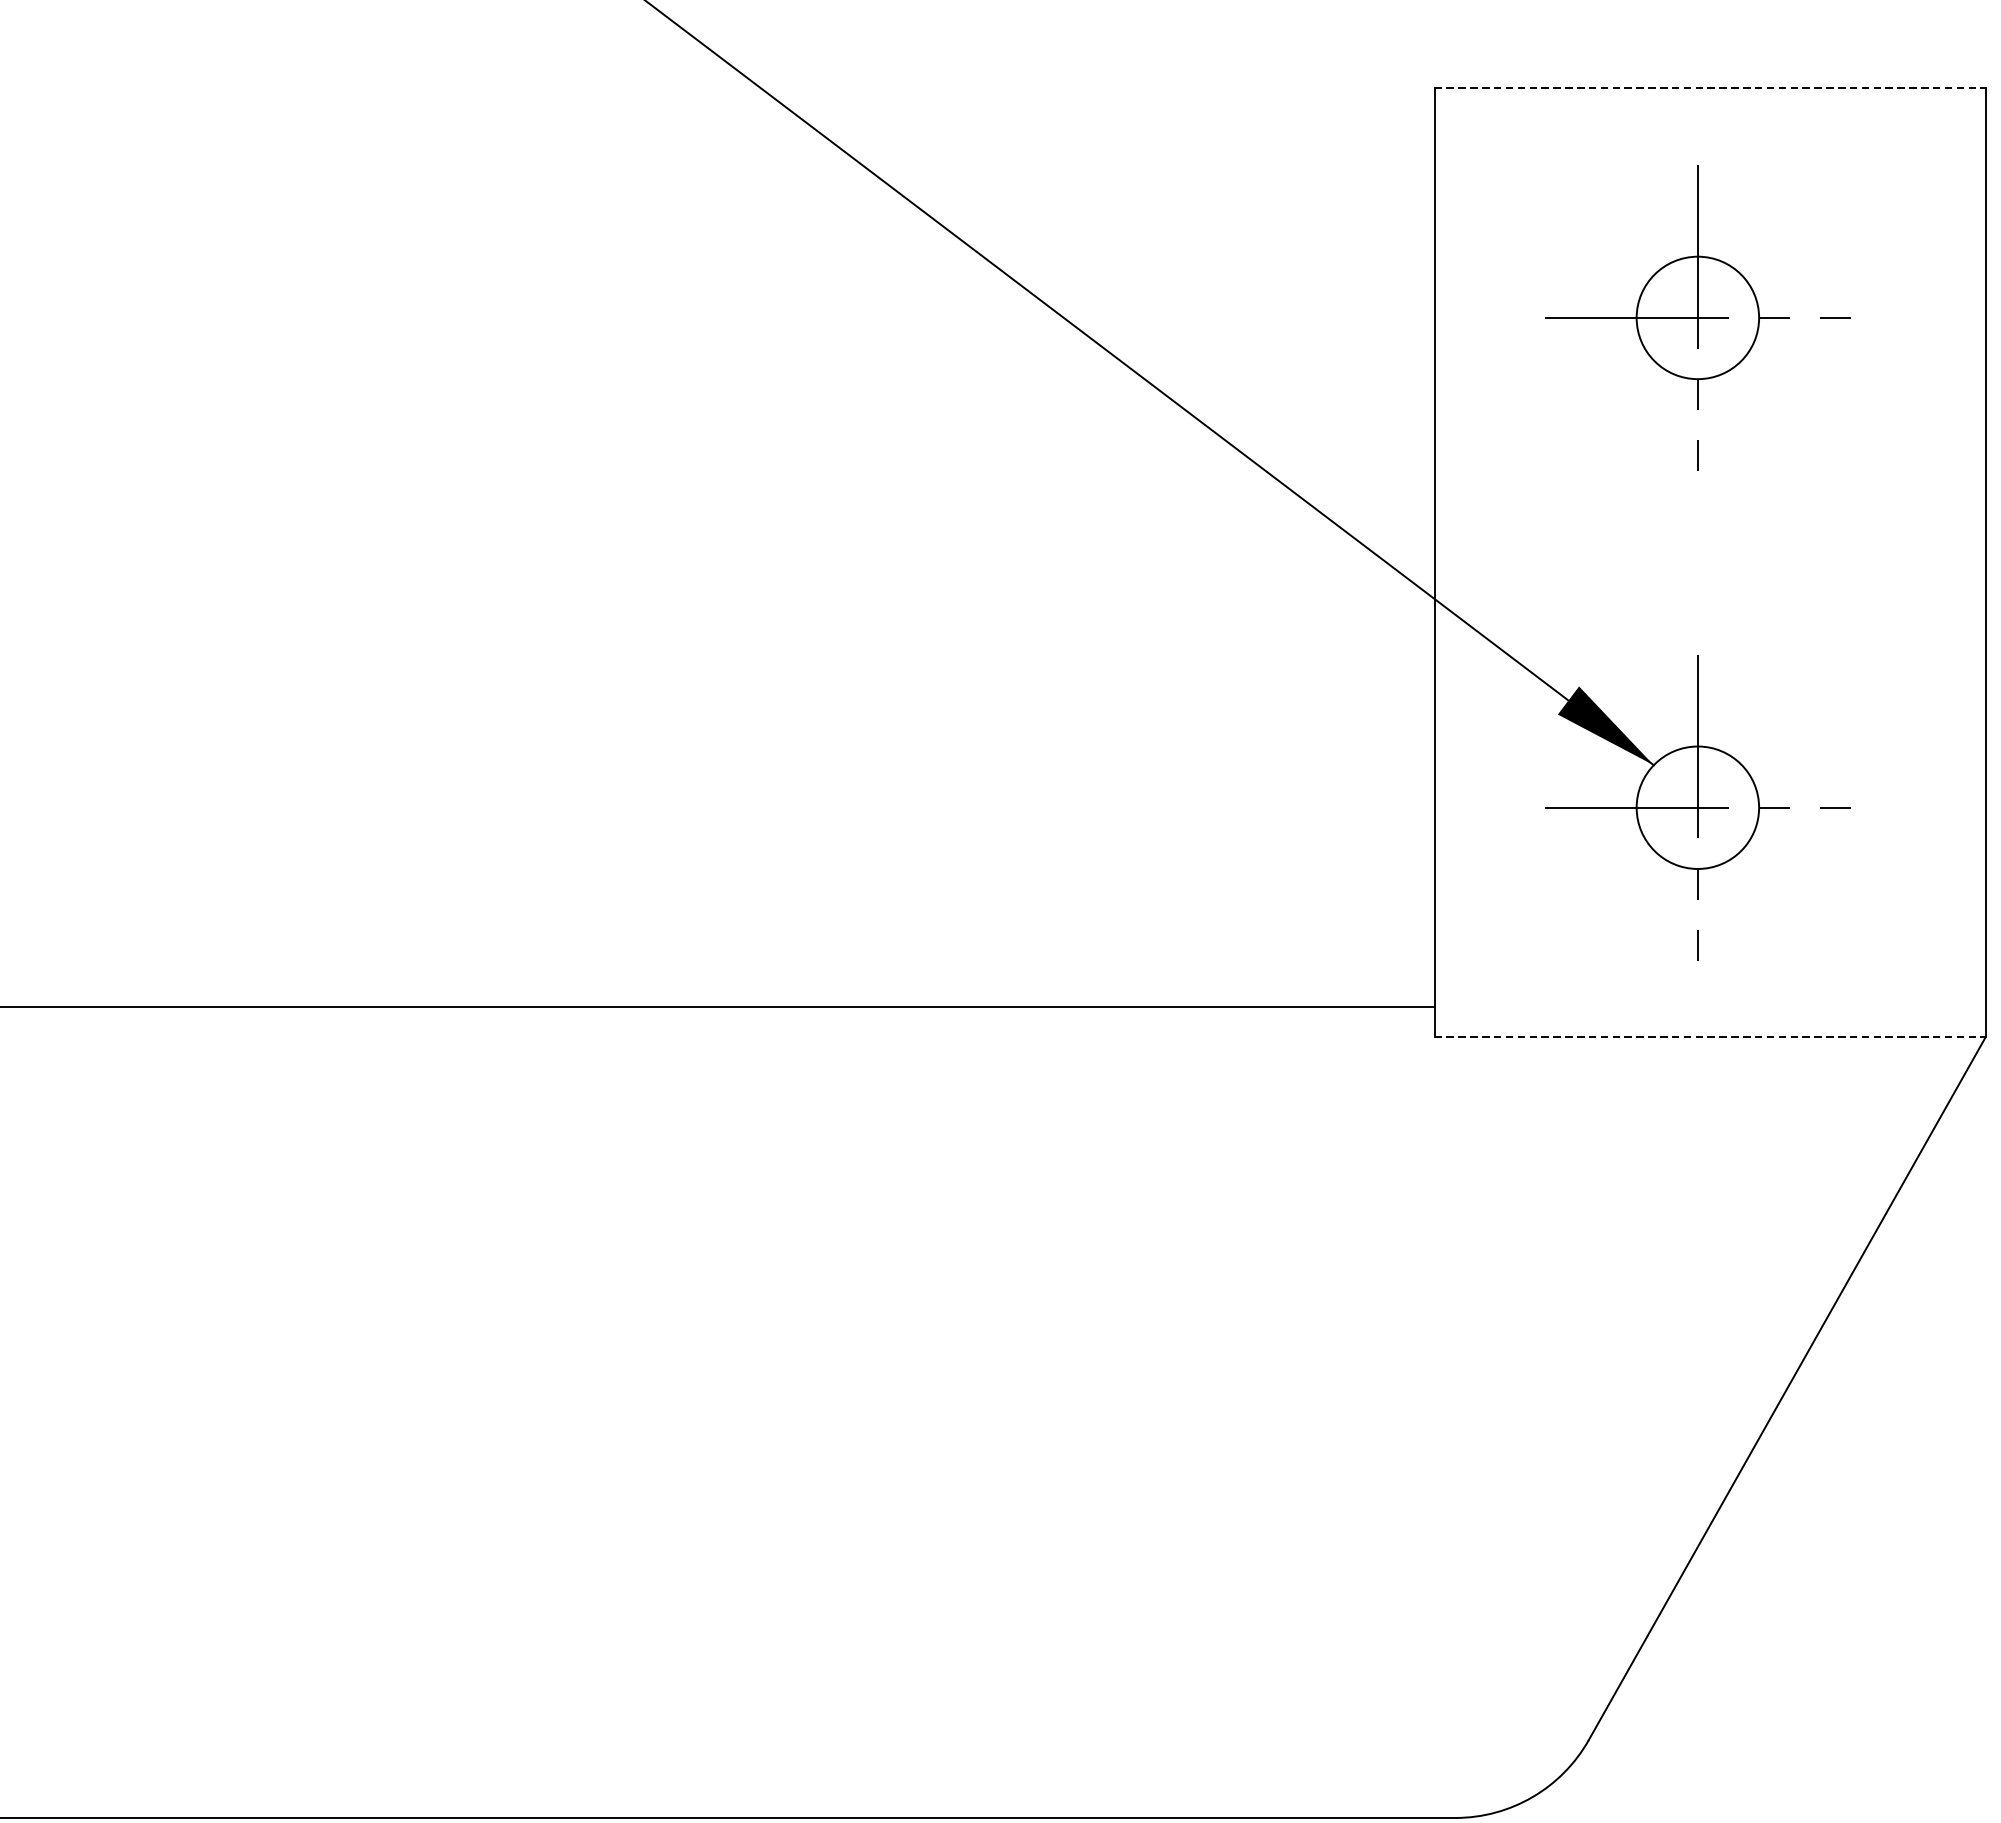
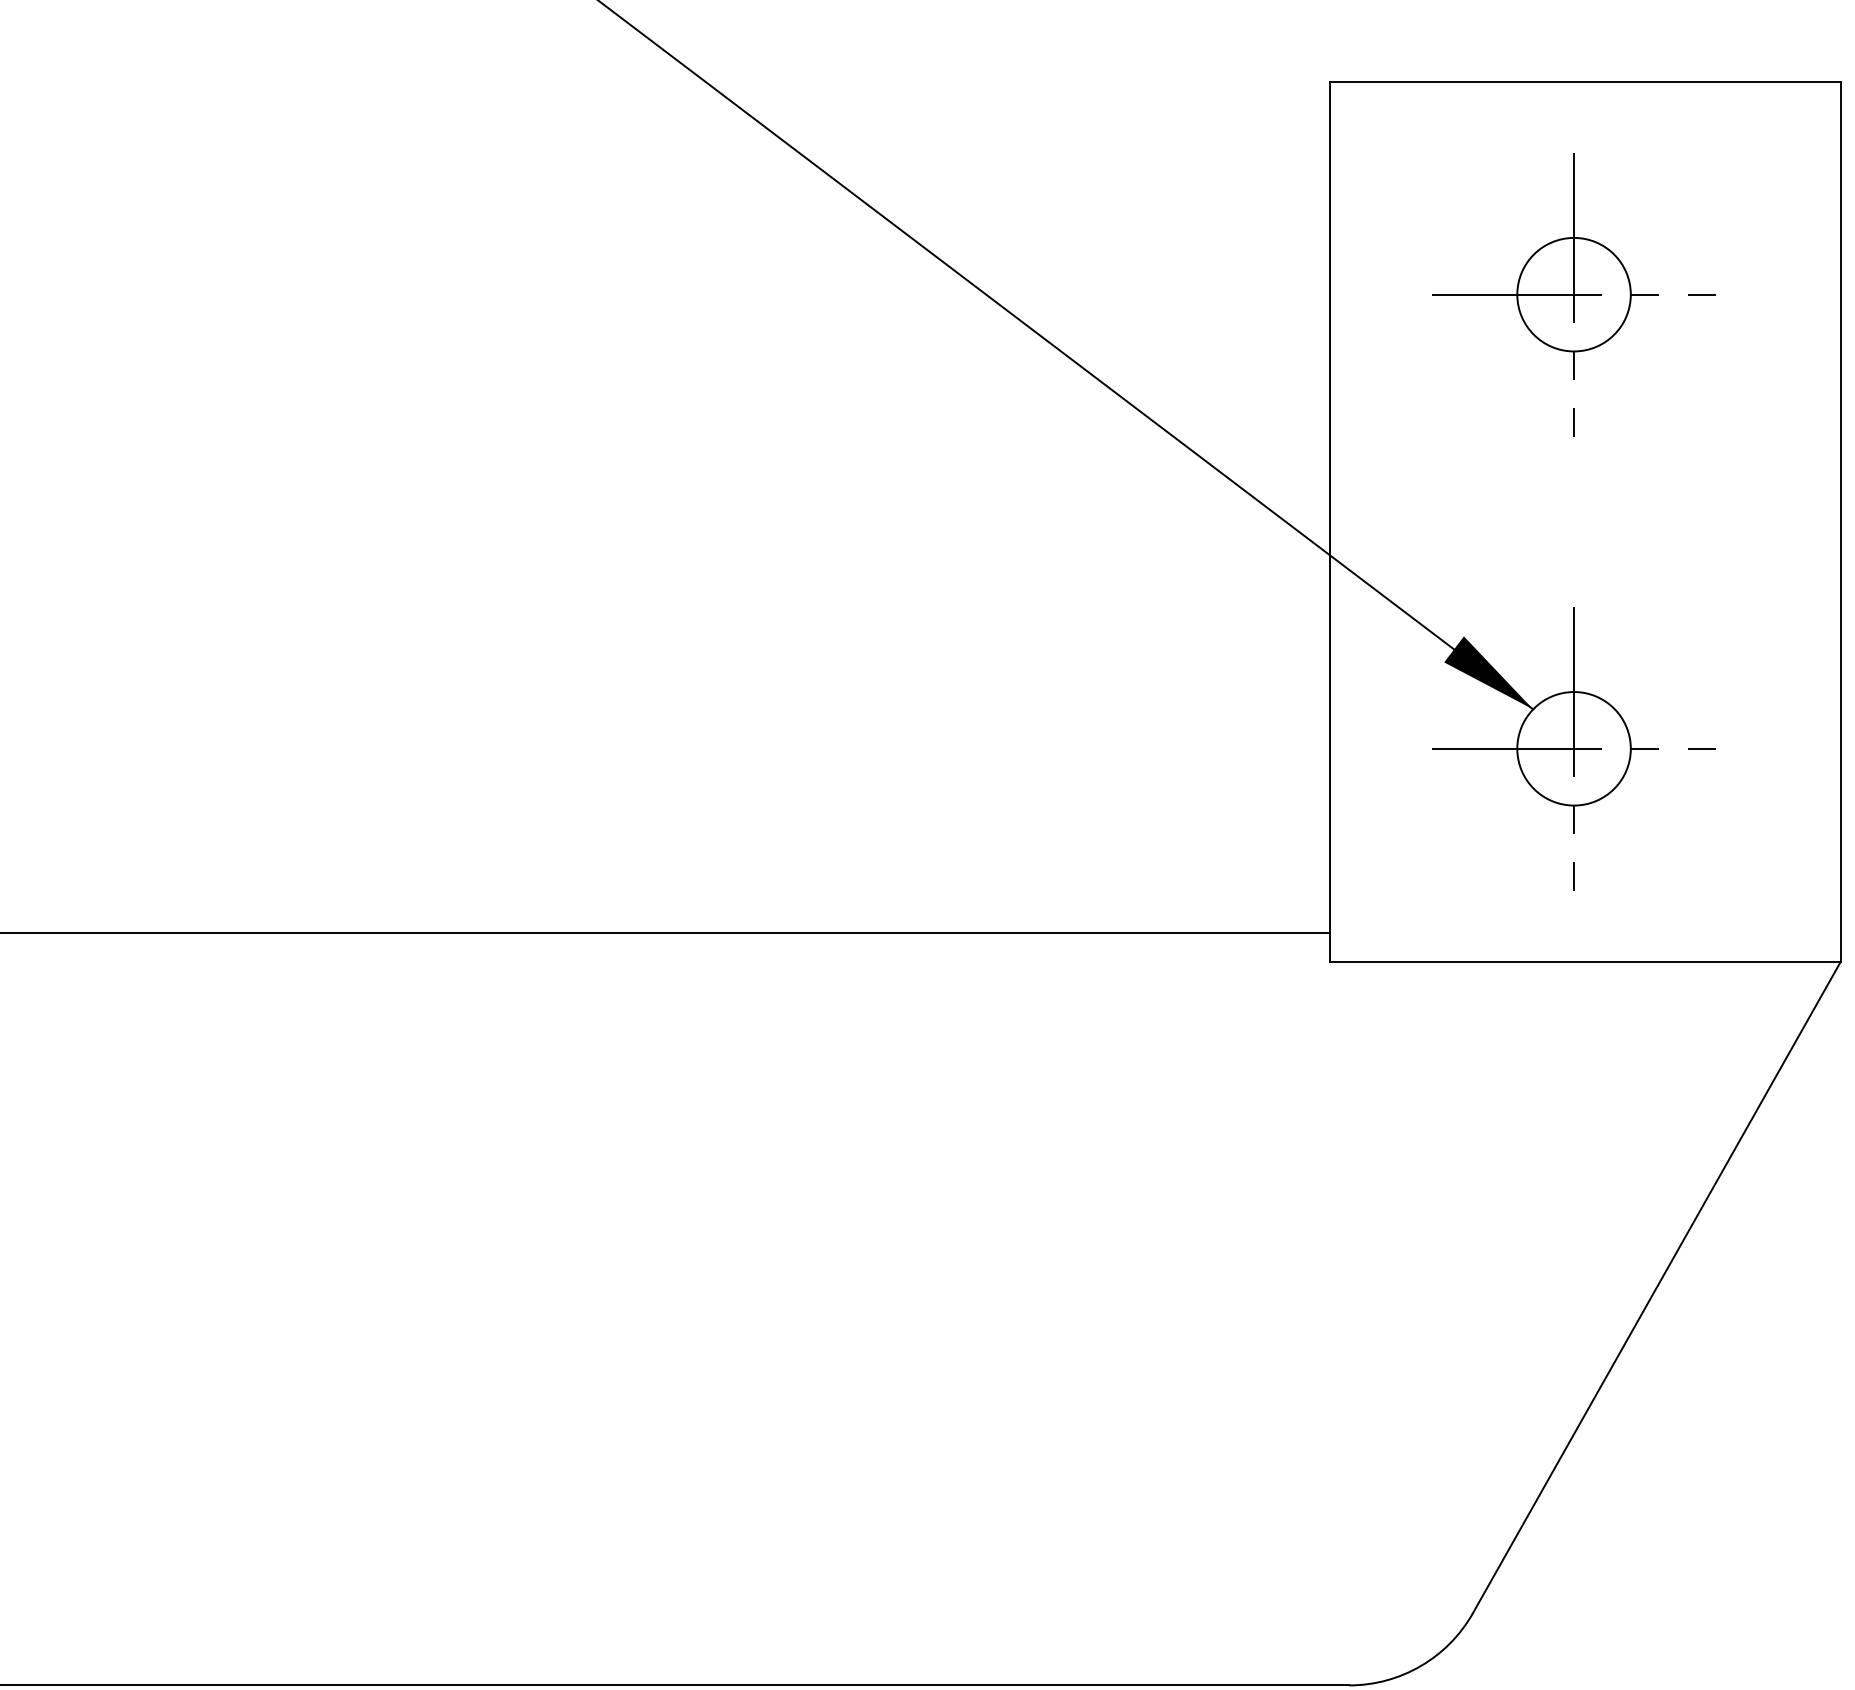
line: (1710, 87) -> (1585, 81), dashed -> solid
line: (1710, 1037) -> (1585, 961), dashed -> solid

